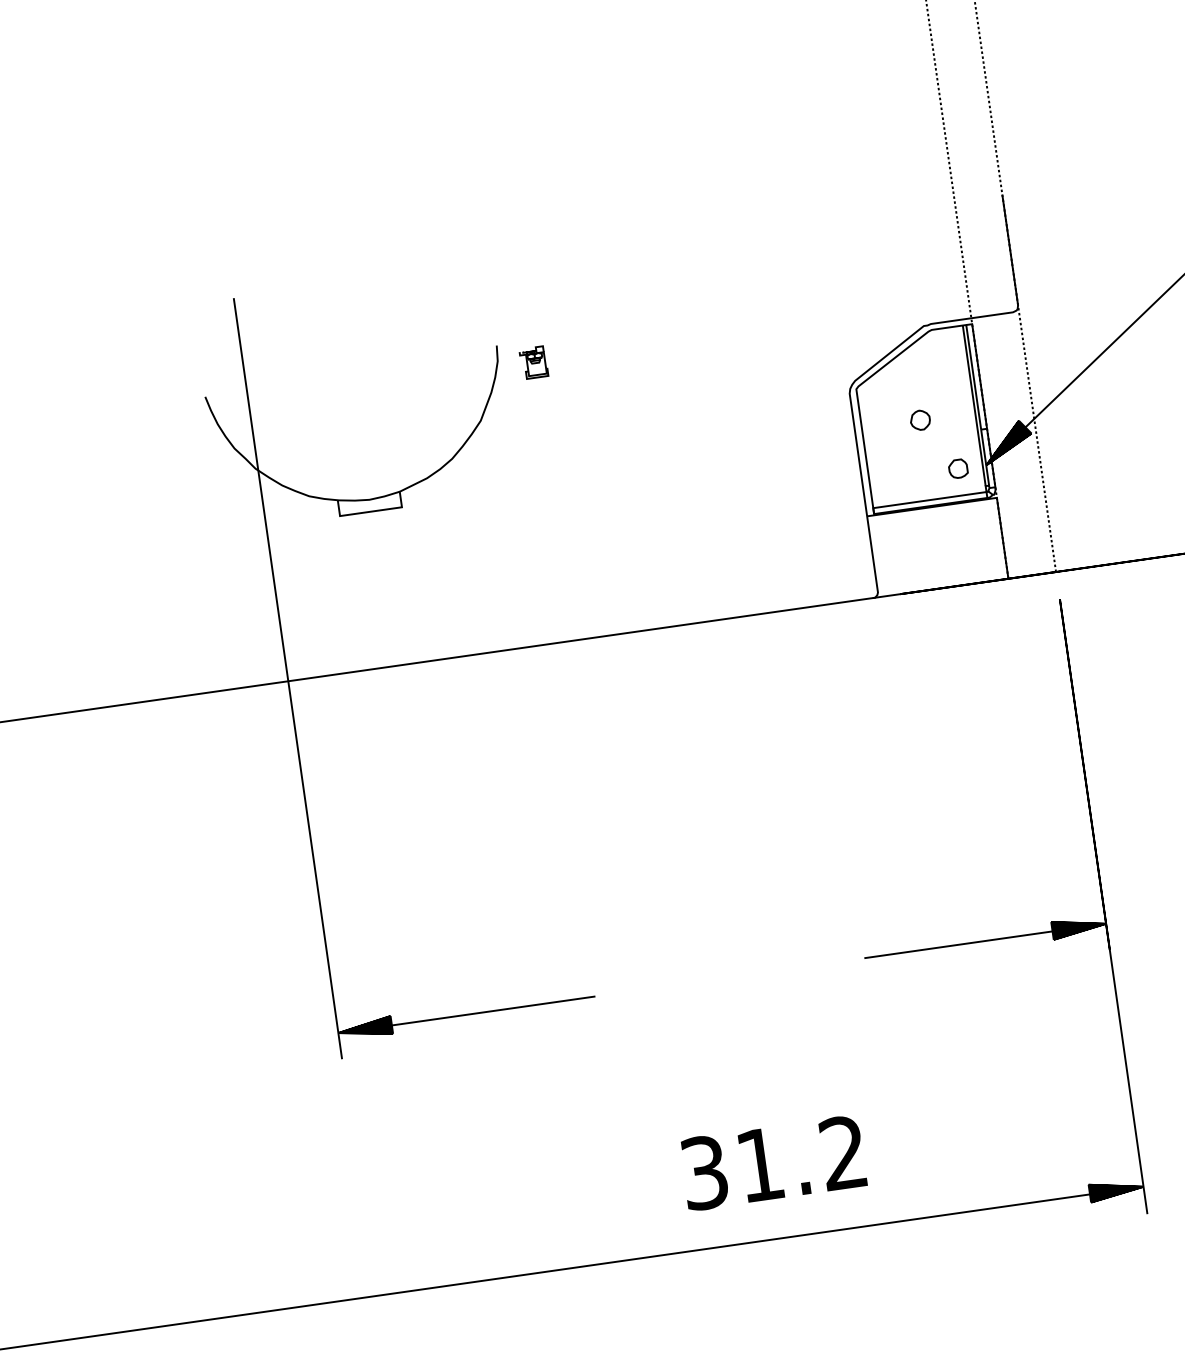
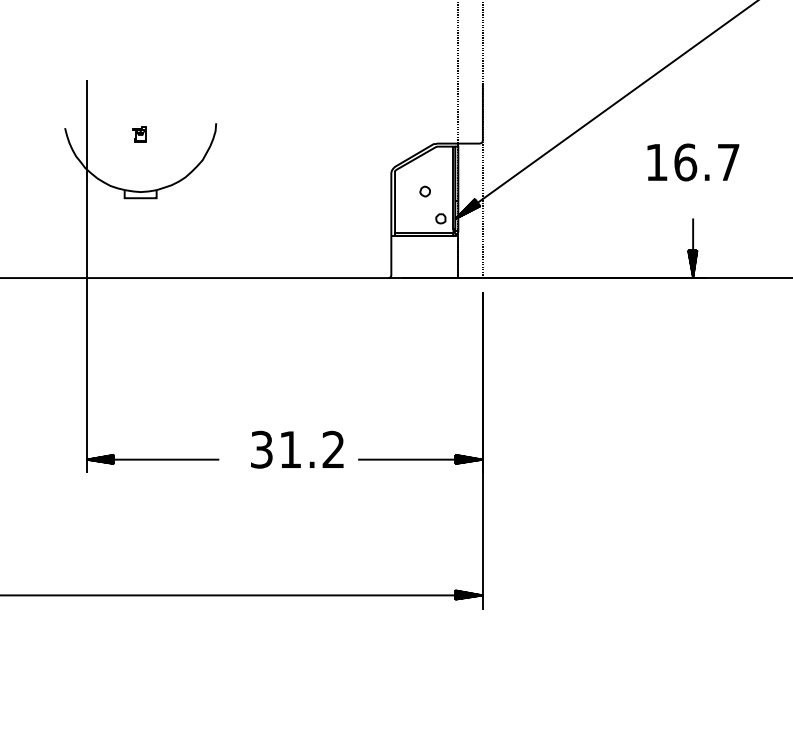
part: (533, 362) -> (139, 134), moved
text: (773, 1162) -> (297, 449), moved

